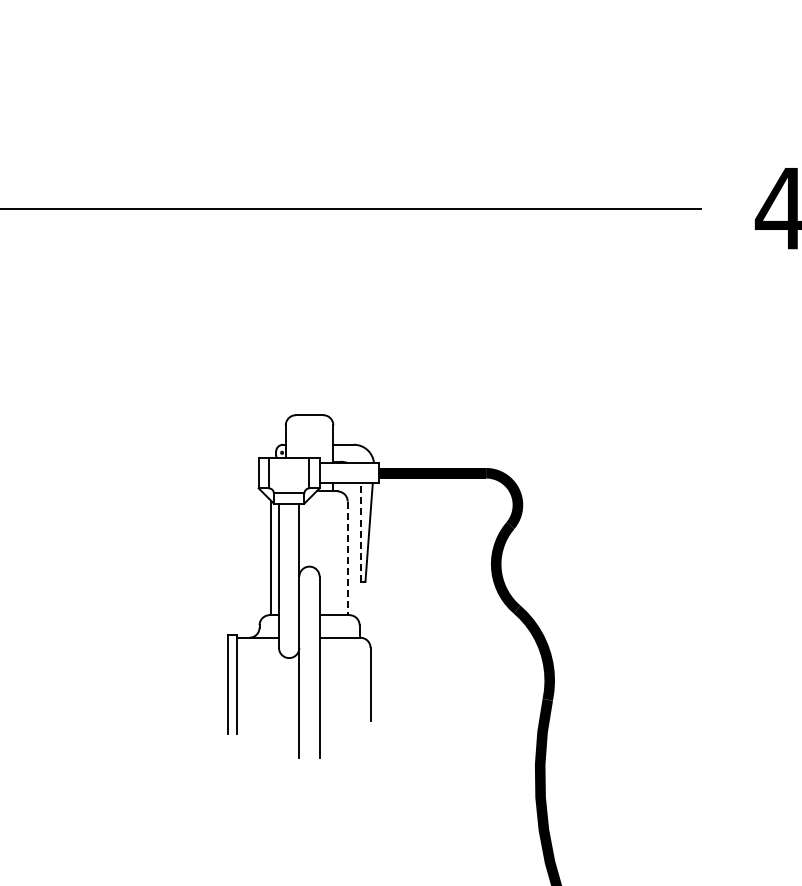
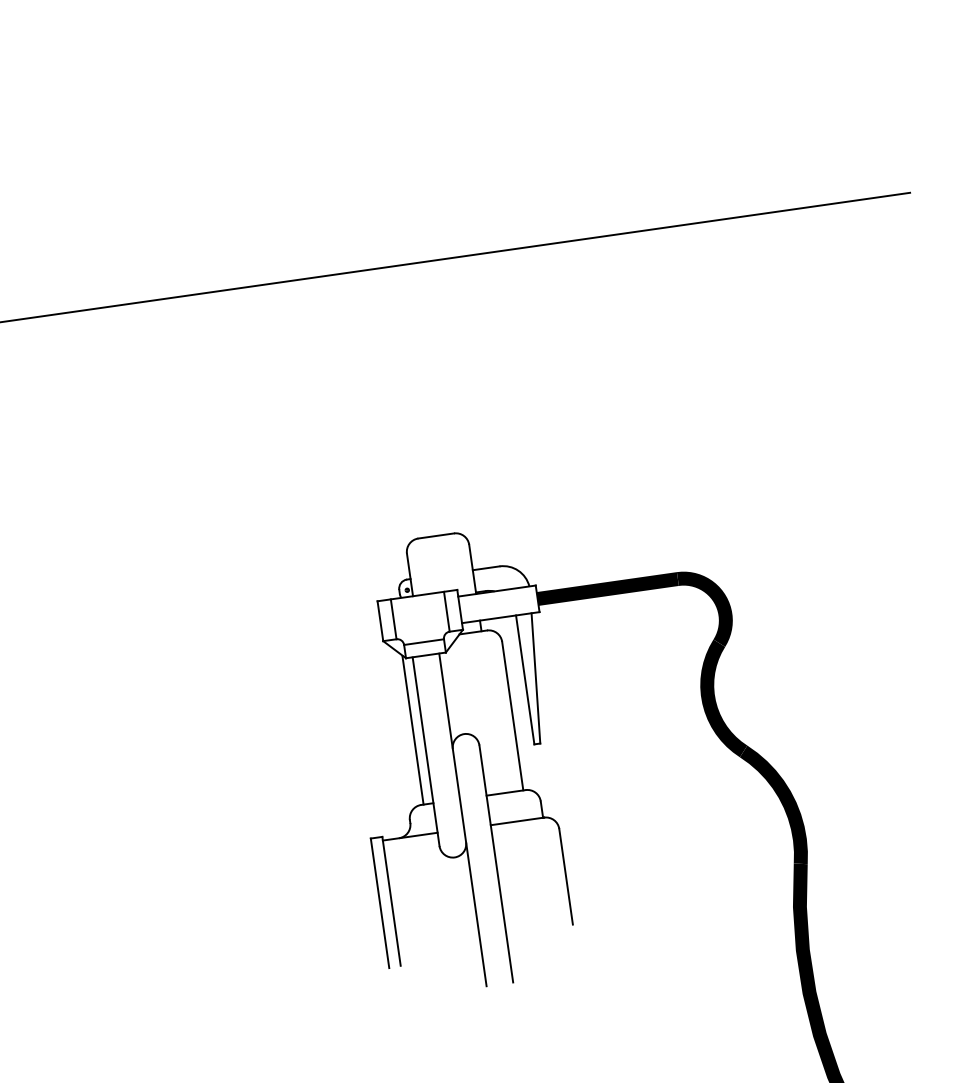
line: (360, 532) -> (524, 679), dashed -> solid
line: (347, 558) -> (512, 716), dashed -> solid

